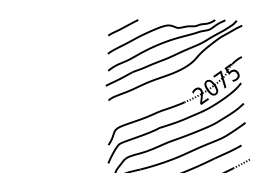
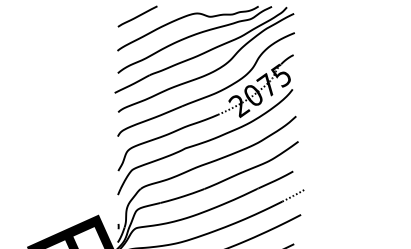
part: (177, 86) -> (209, 94), added

